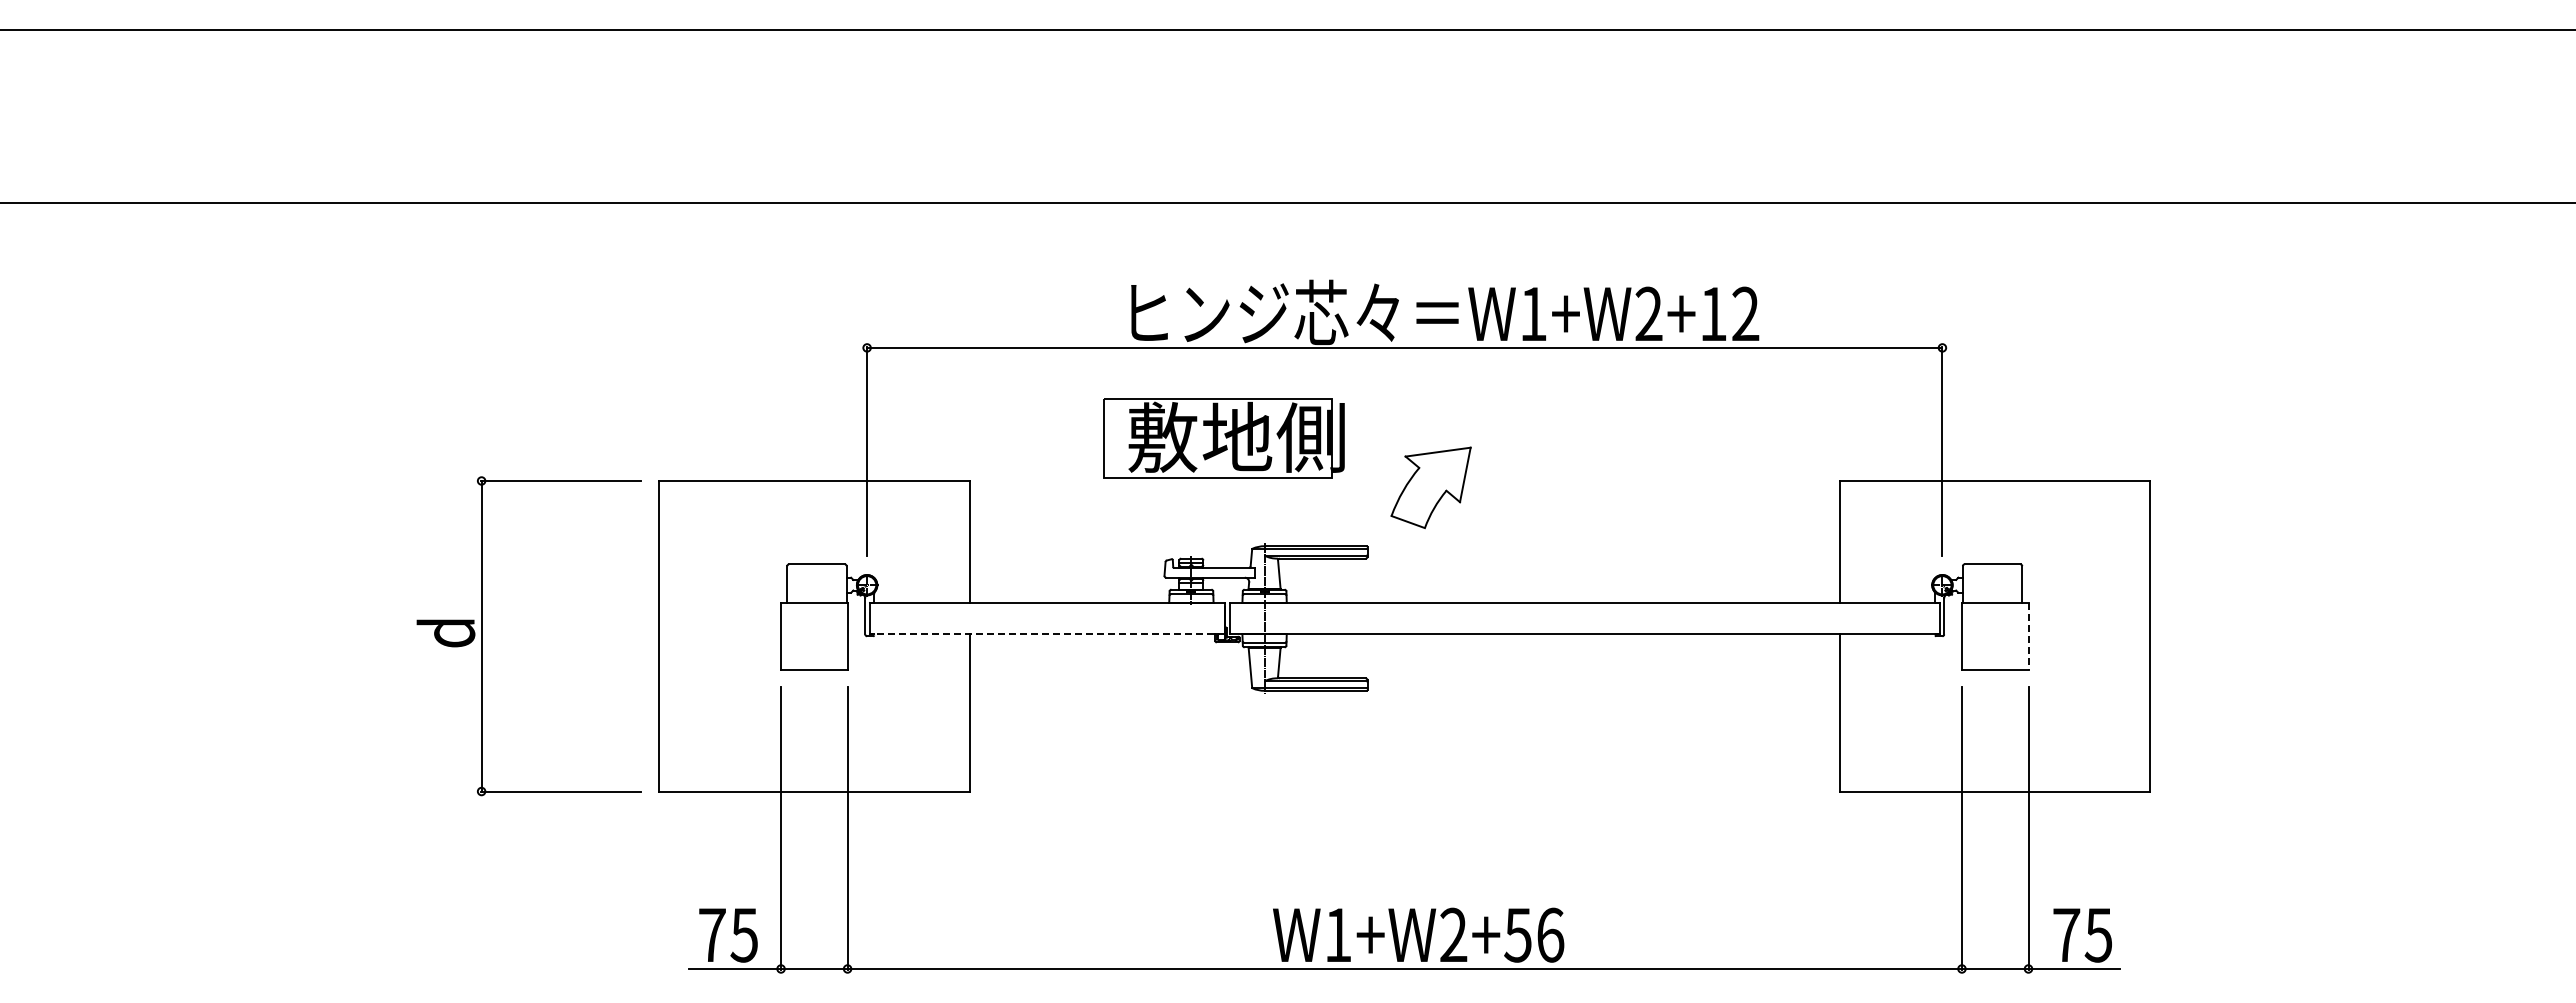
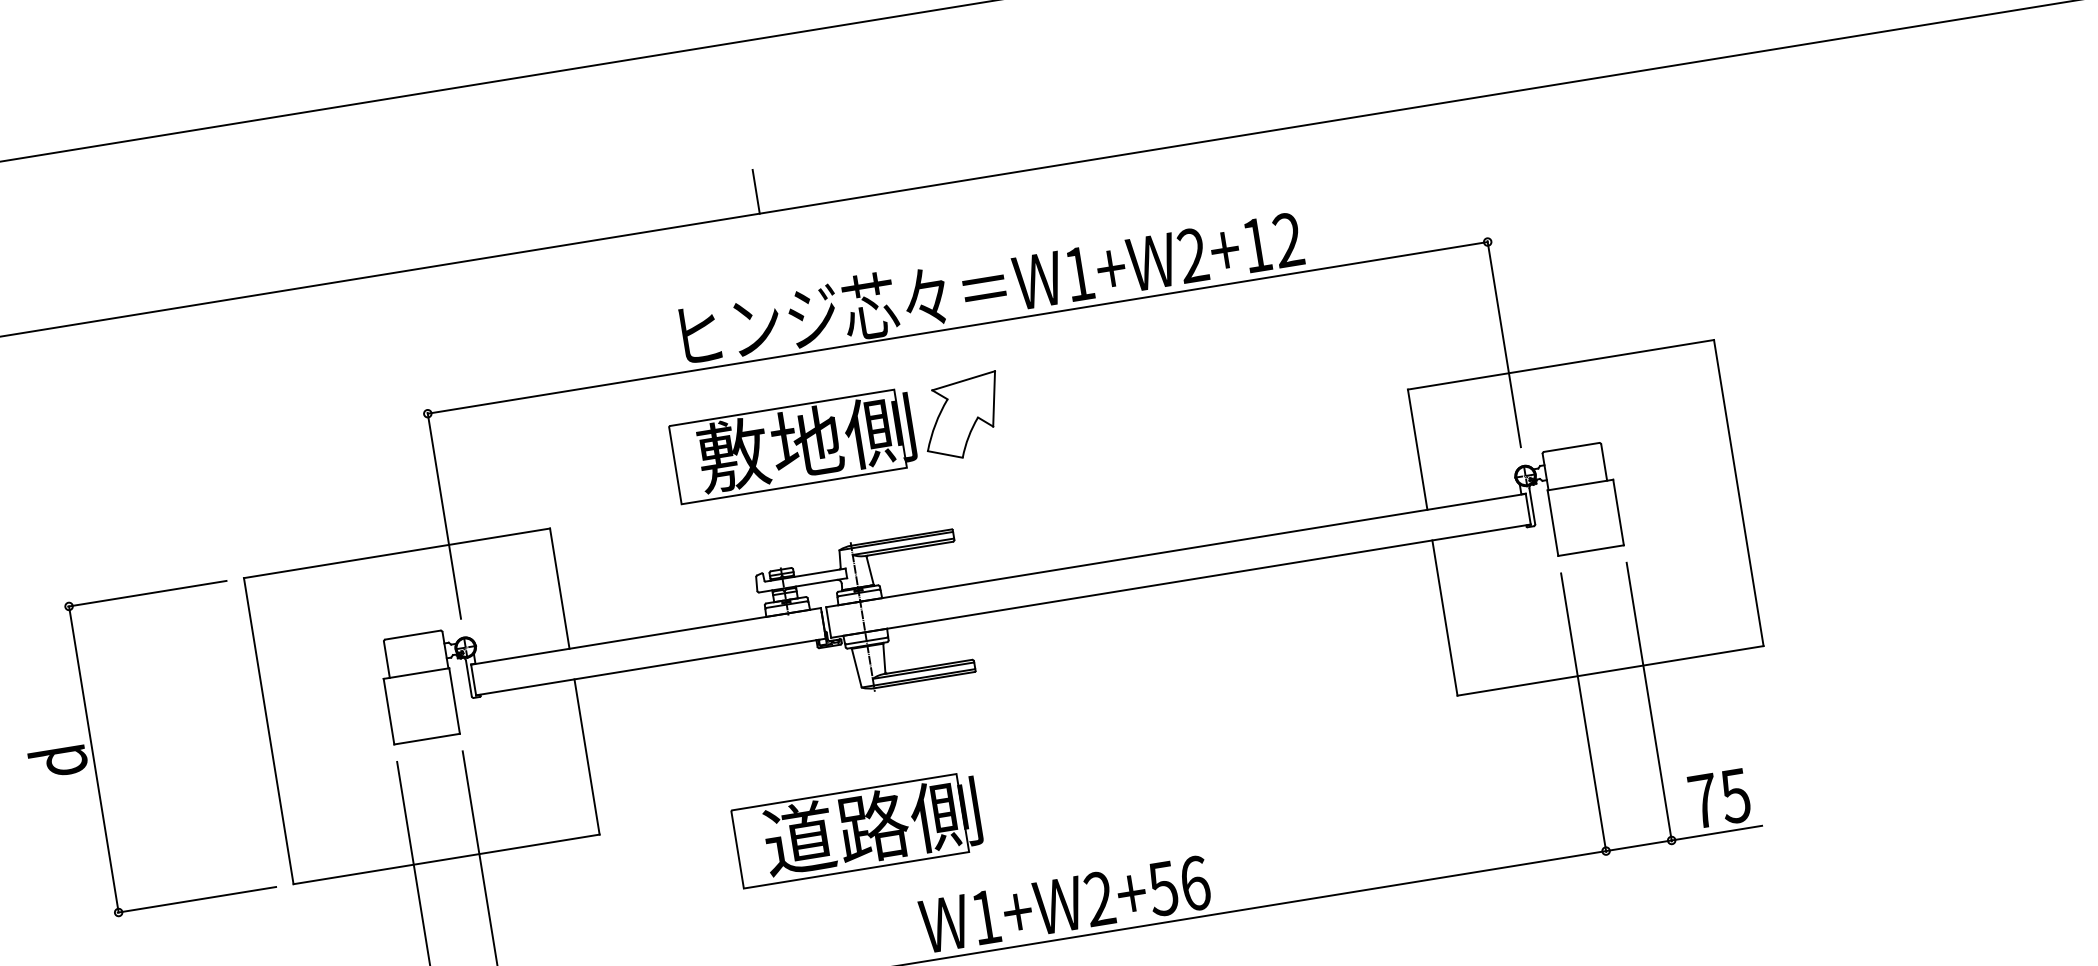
line: (1227, 180) -> (756, 191), added
part: (1430, 487) -> (961, 416), moved
line: (1046, 634) -> (650, 667), dashed -> solid
line: (2028, 636) -> (1618, 512), dashed -> solid
part: (1225, 828) -> (857, 830), added

